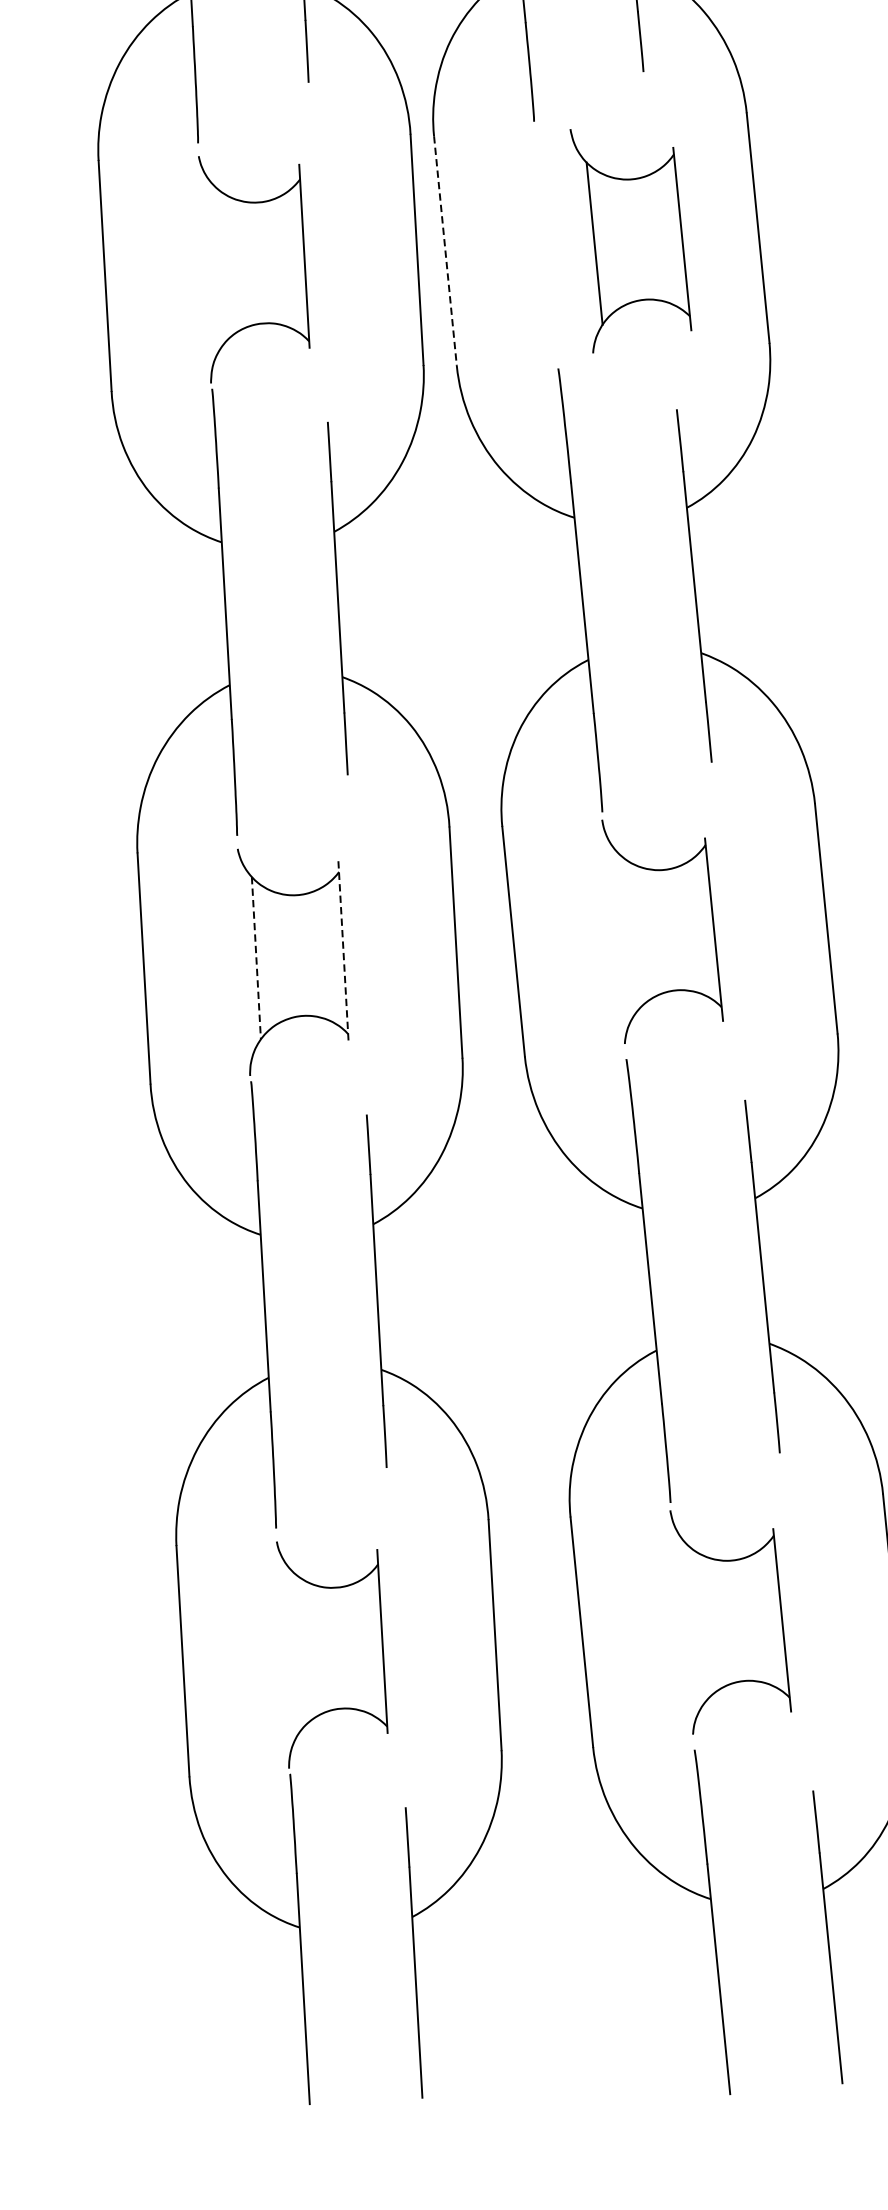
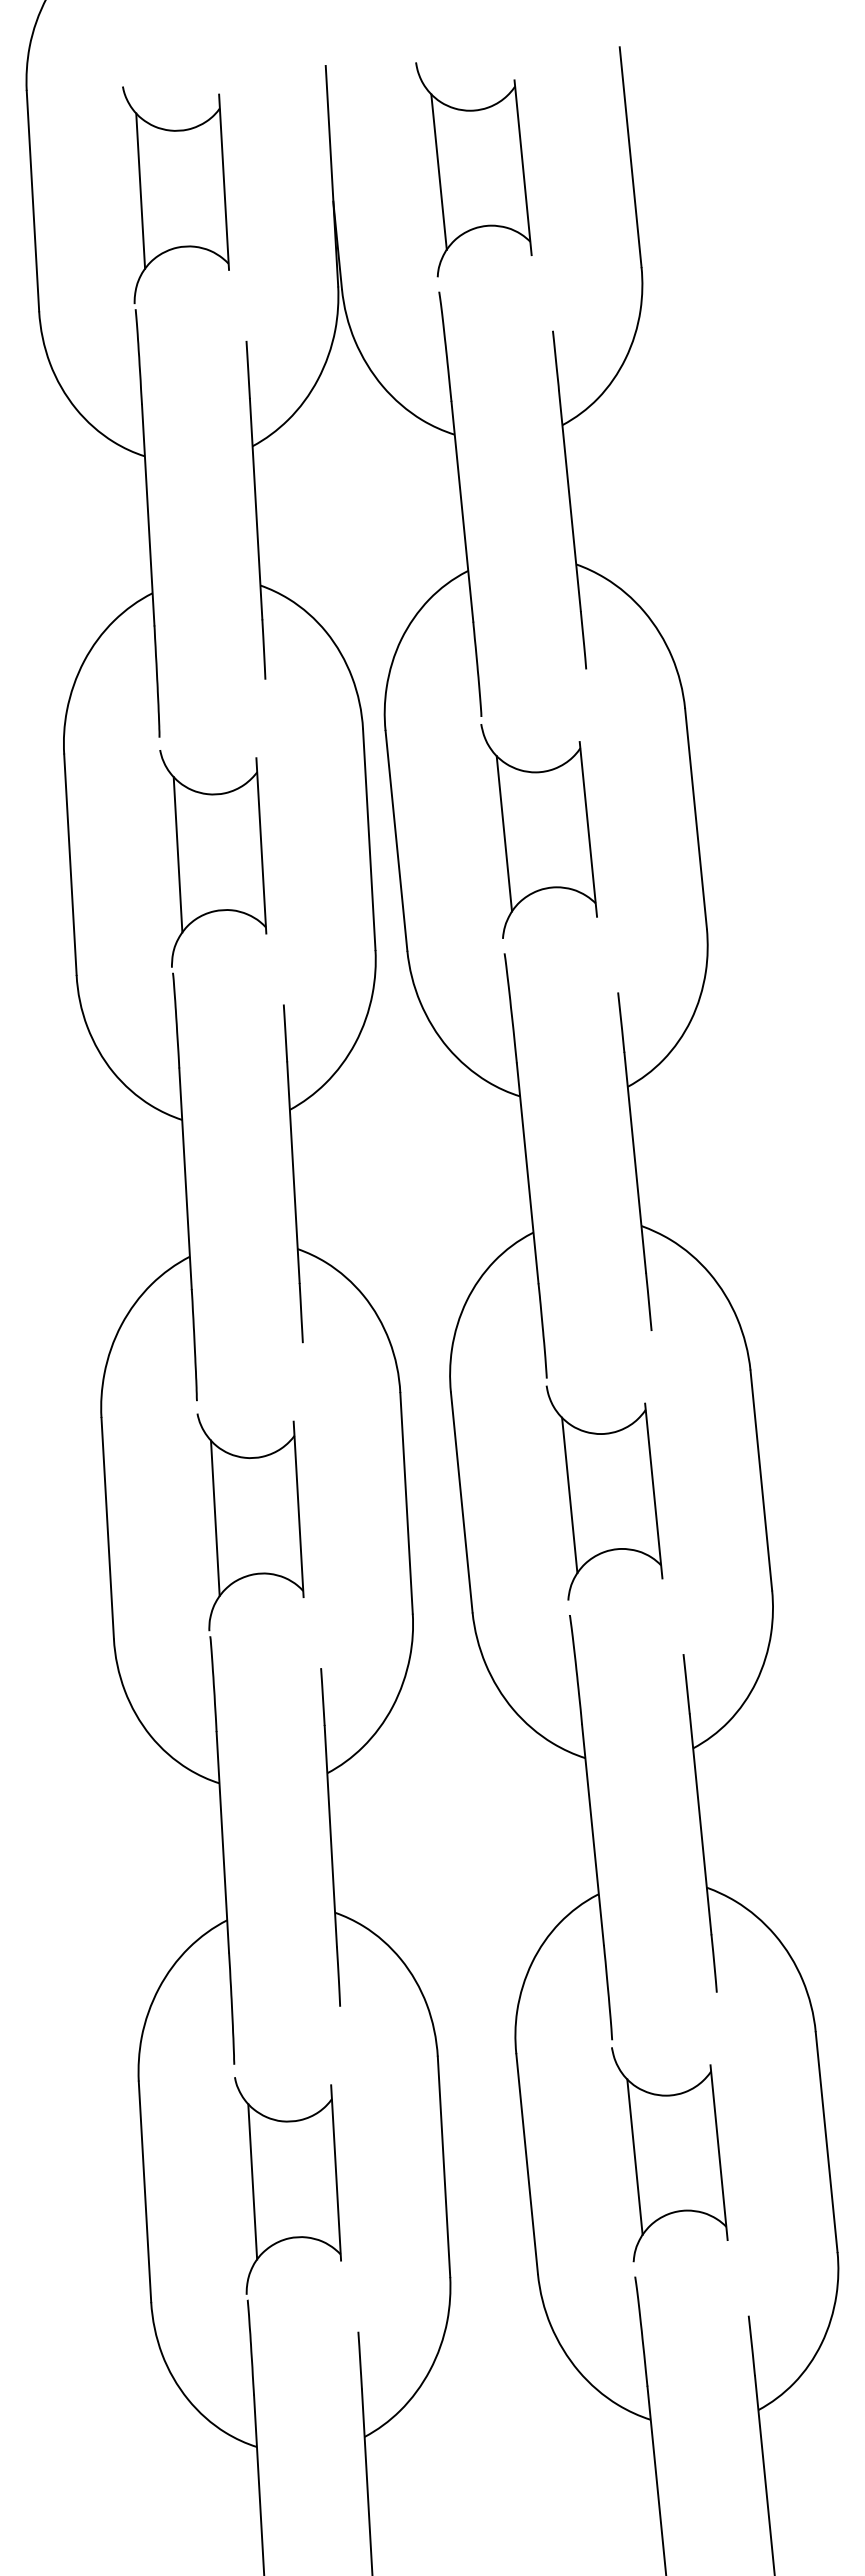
part: (630, 241) -> (538, 831), moved
line: (445, 250) -> (396, 840), dashed -> solid
line: (216, 265) -> (177, 854), added
line: (626, 934) -> (569, 1495), added
line: (343, 948) -> (298, 1509), dashed -> solid
line: (256, 958) -> (215, 1518), dashed -> solid
line: (693, 1624) -> (634, 2156), added
line: (295, 1650) -> (252, 2181), added

